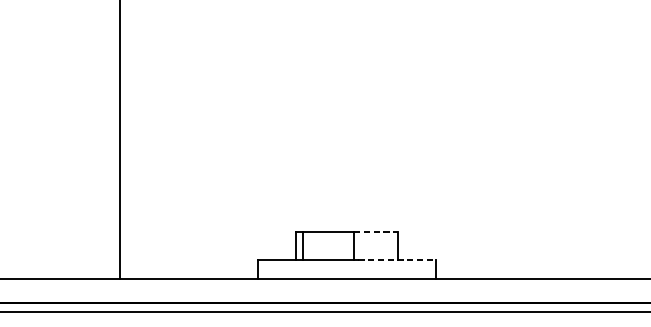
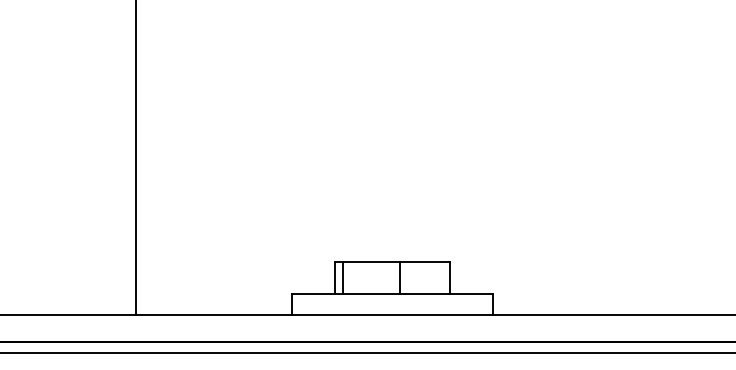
line: (376, 232) -> (425, 262), dashed -> solid
line: (397, 259) -> (449, 293), dashed -> solid

